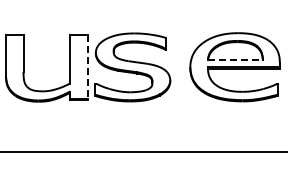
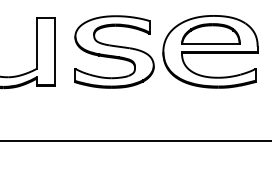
line: (235, 60) -> (210, 44), dashed -> solid
line: (87, 67) -> (54, 52), dashed -> solid
part: (132, 67) -> (113, 52), moved

